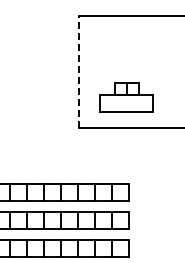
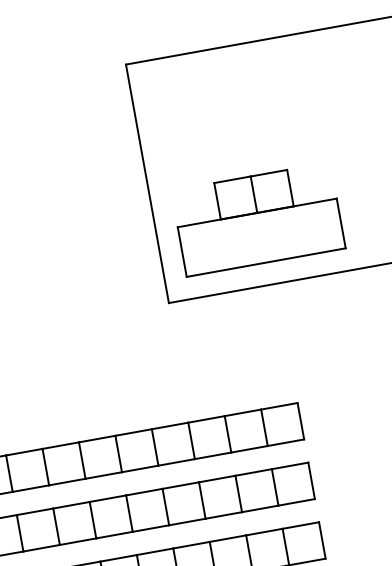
line: (78, 71) -> (146, 182), dashed -> solid
part: (126, 97) -> (258, 219), size x1.43

